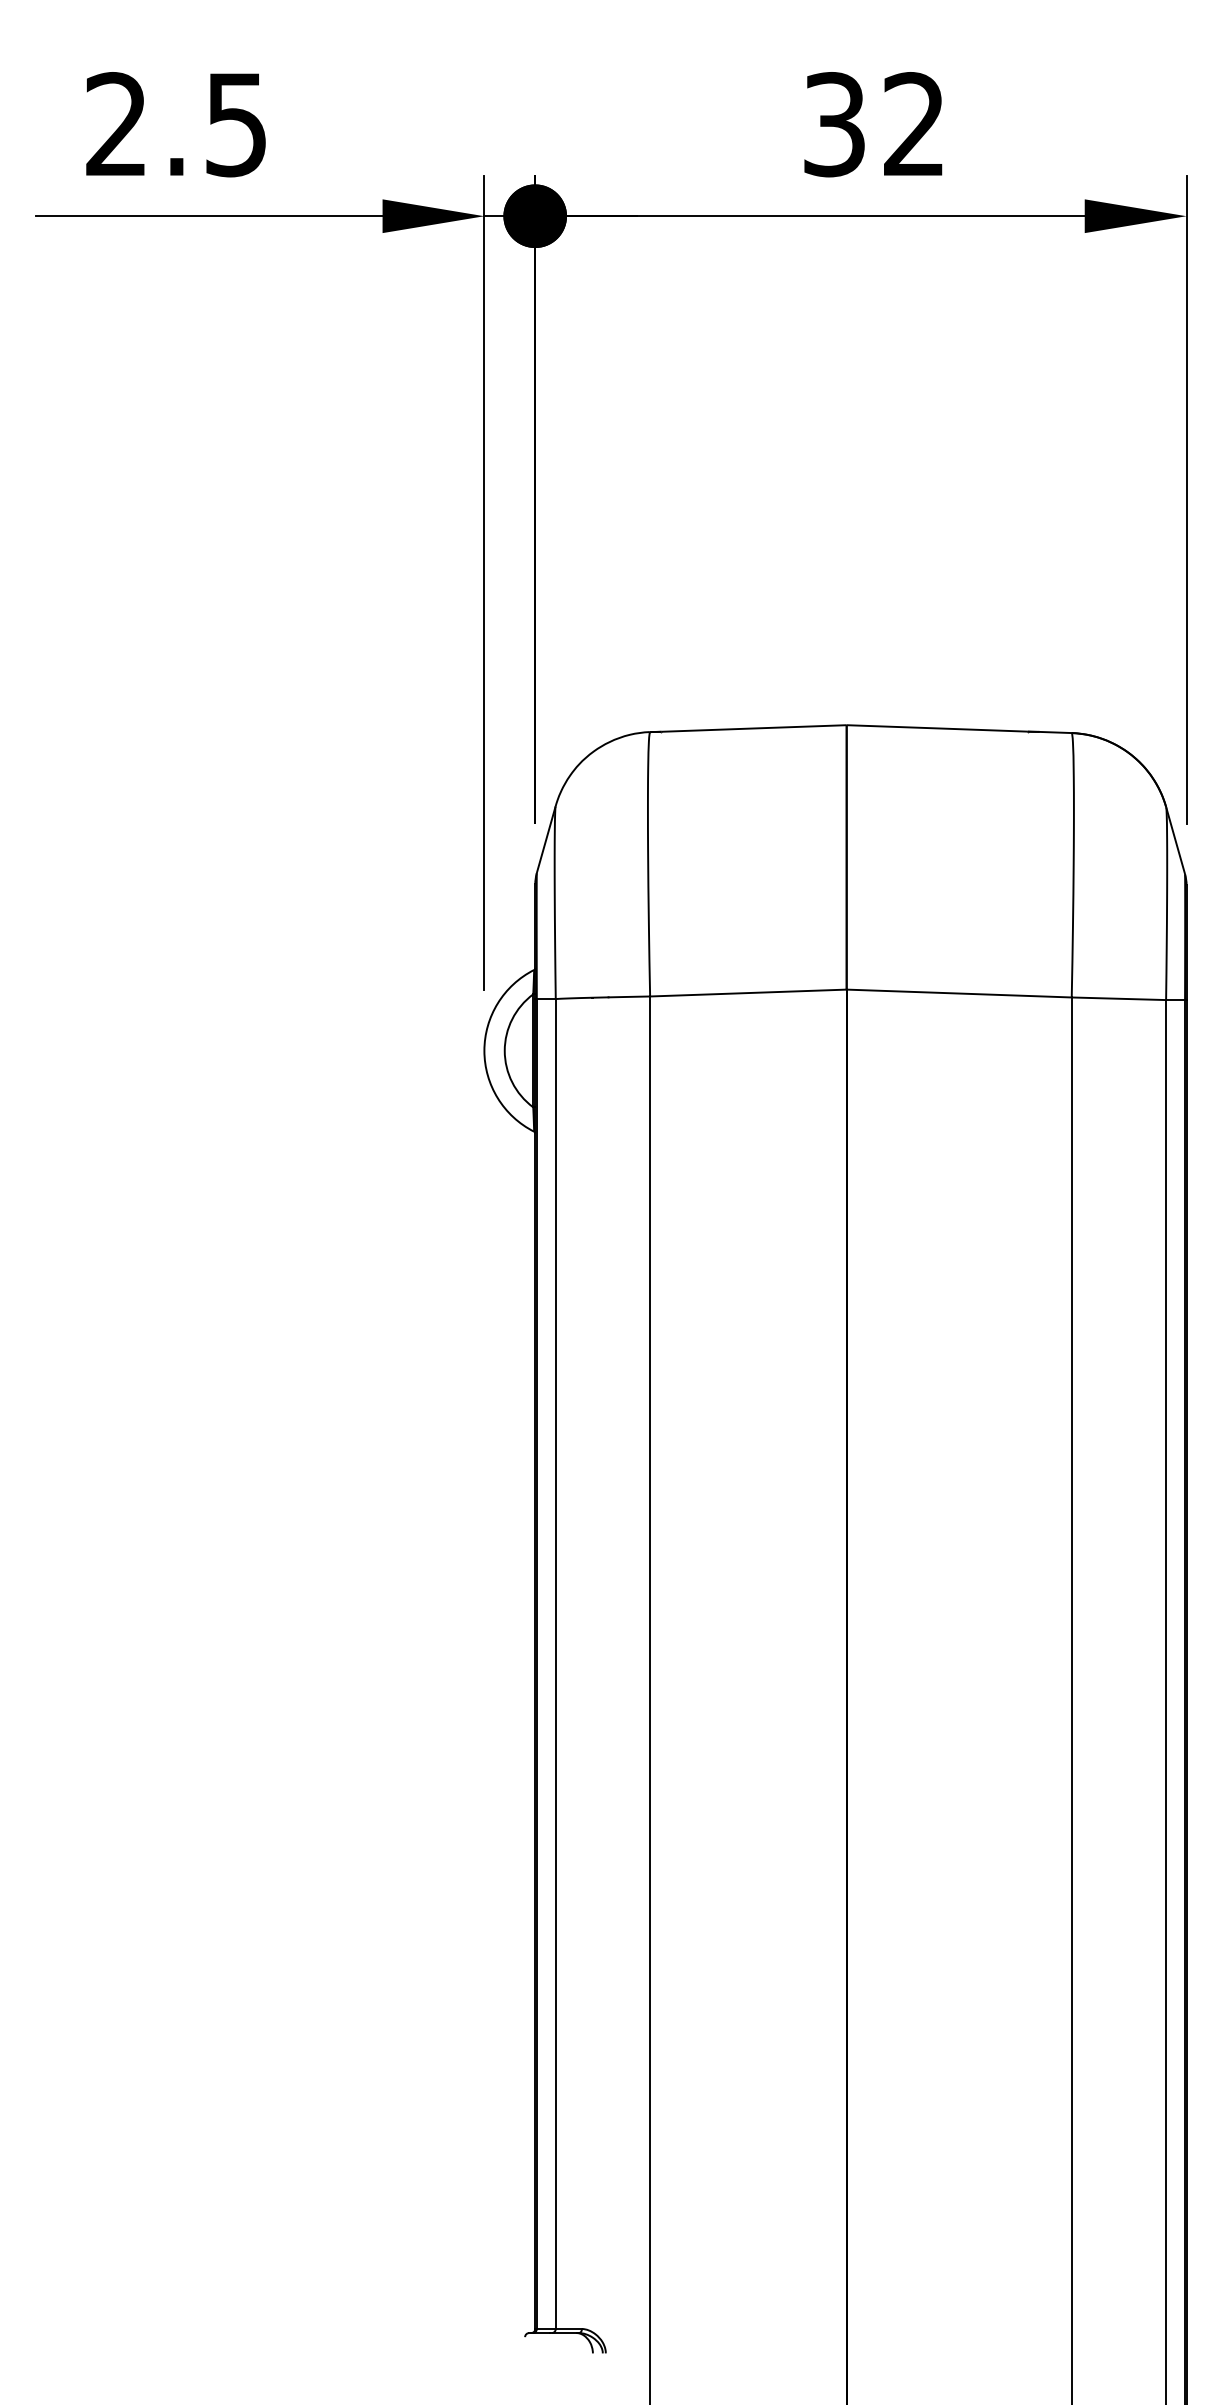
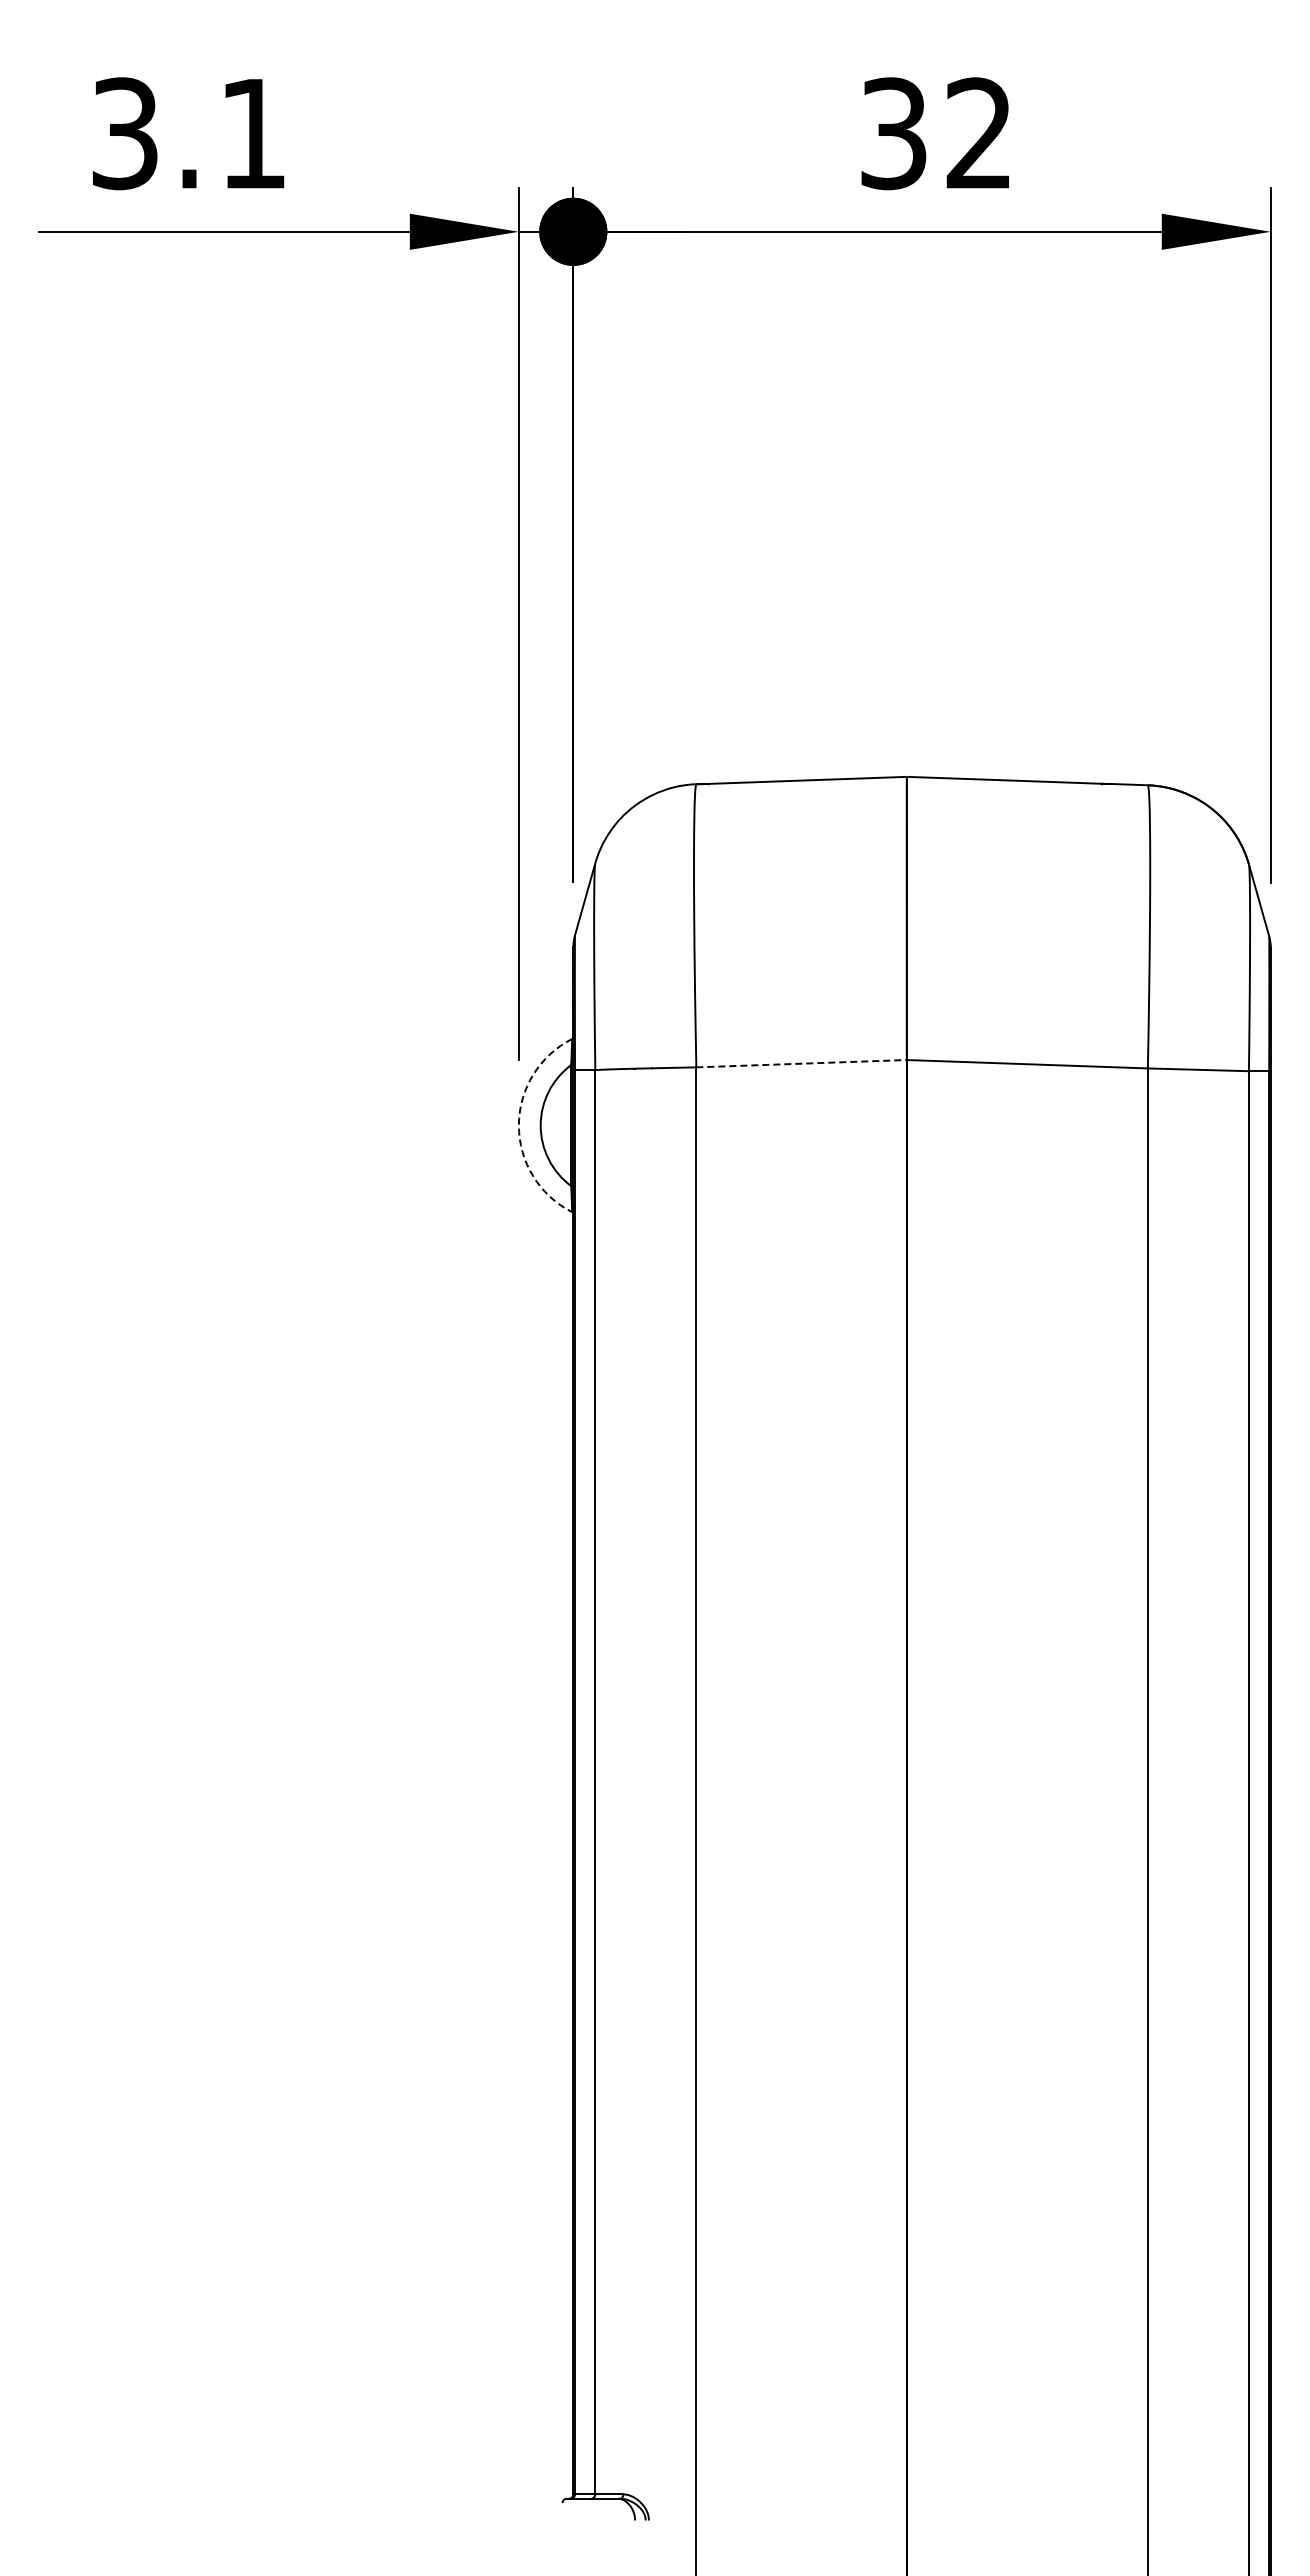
text: (175, 124) -> (188, 133), 2.5 -> 3.1
line: (749, 992) -> (802, 1063), solid -> dashed
arc: (484, 1050) -> (518, 1125), solid -> dashed

